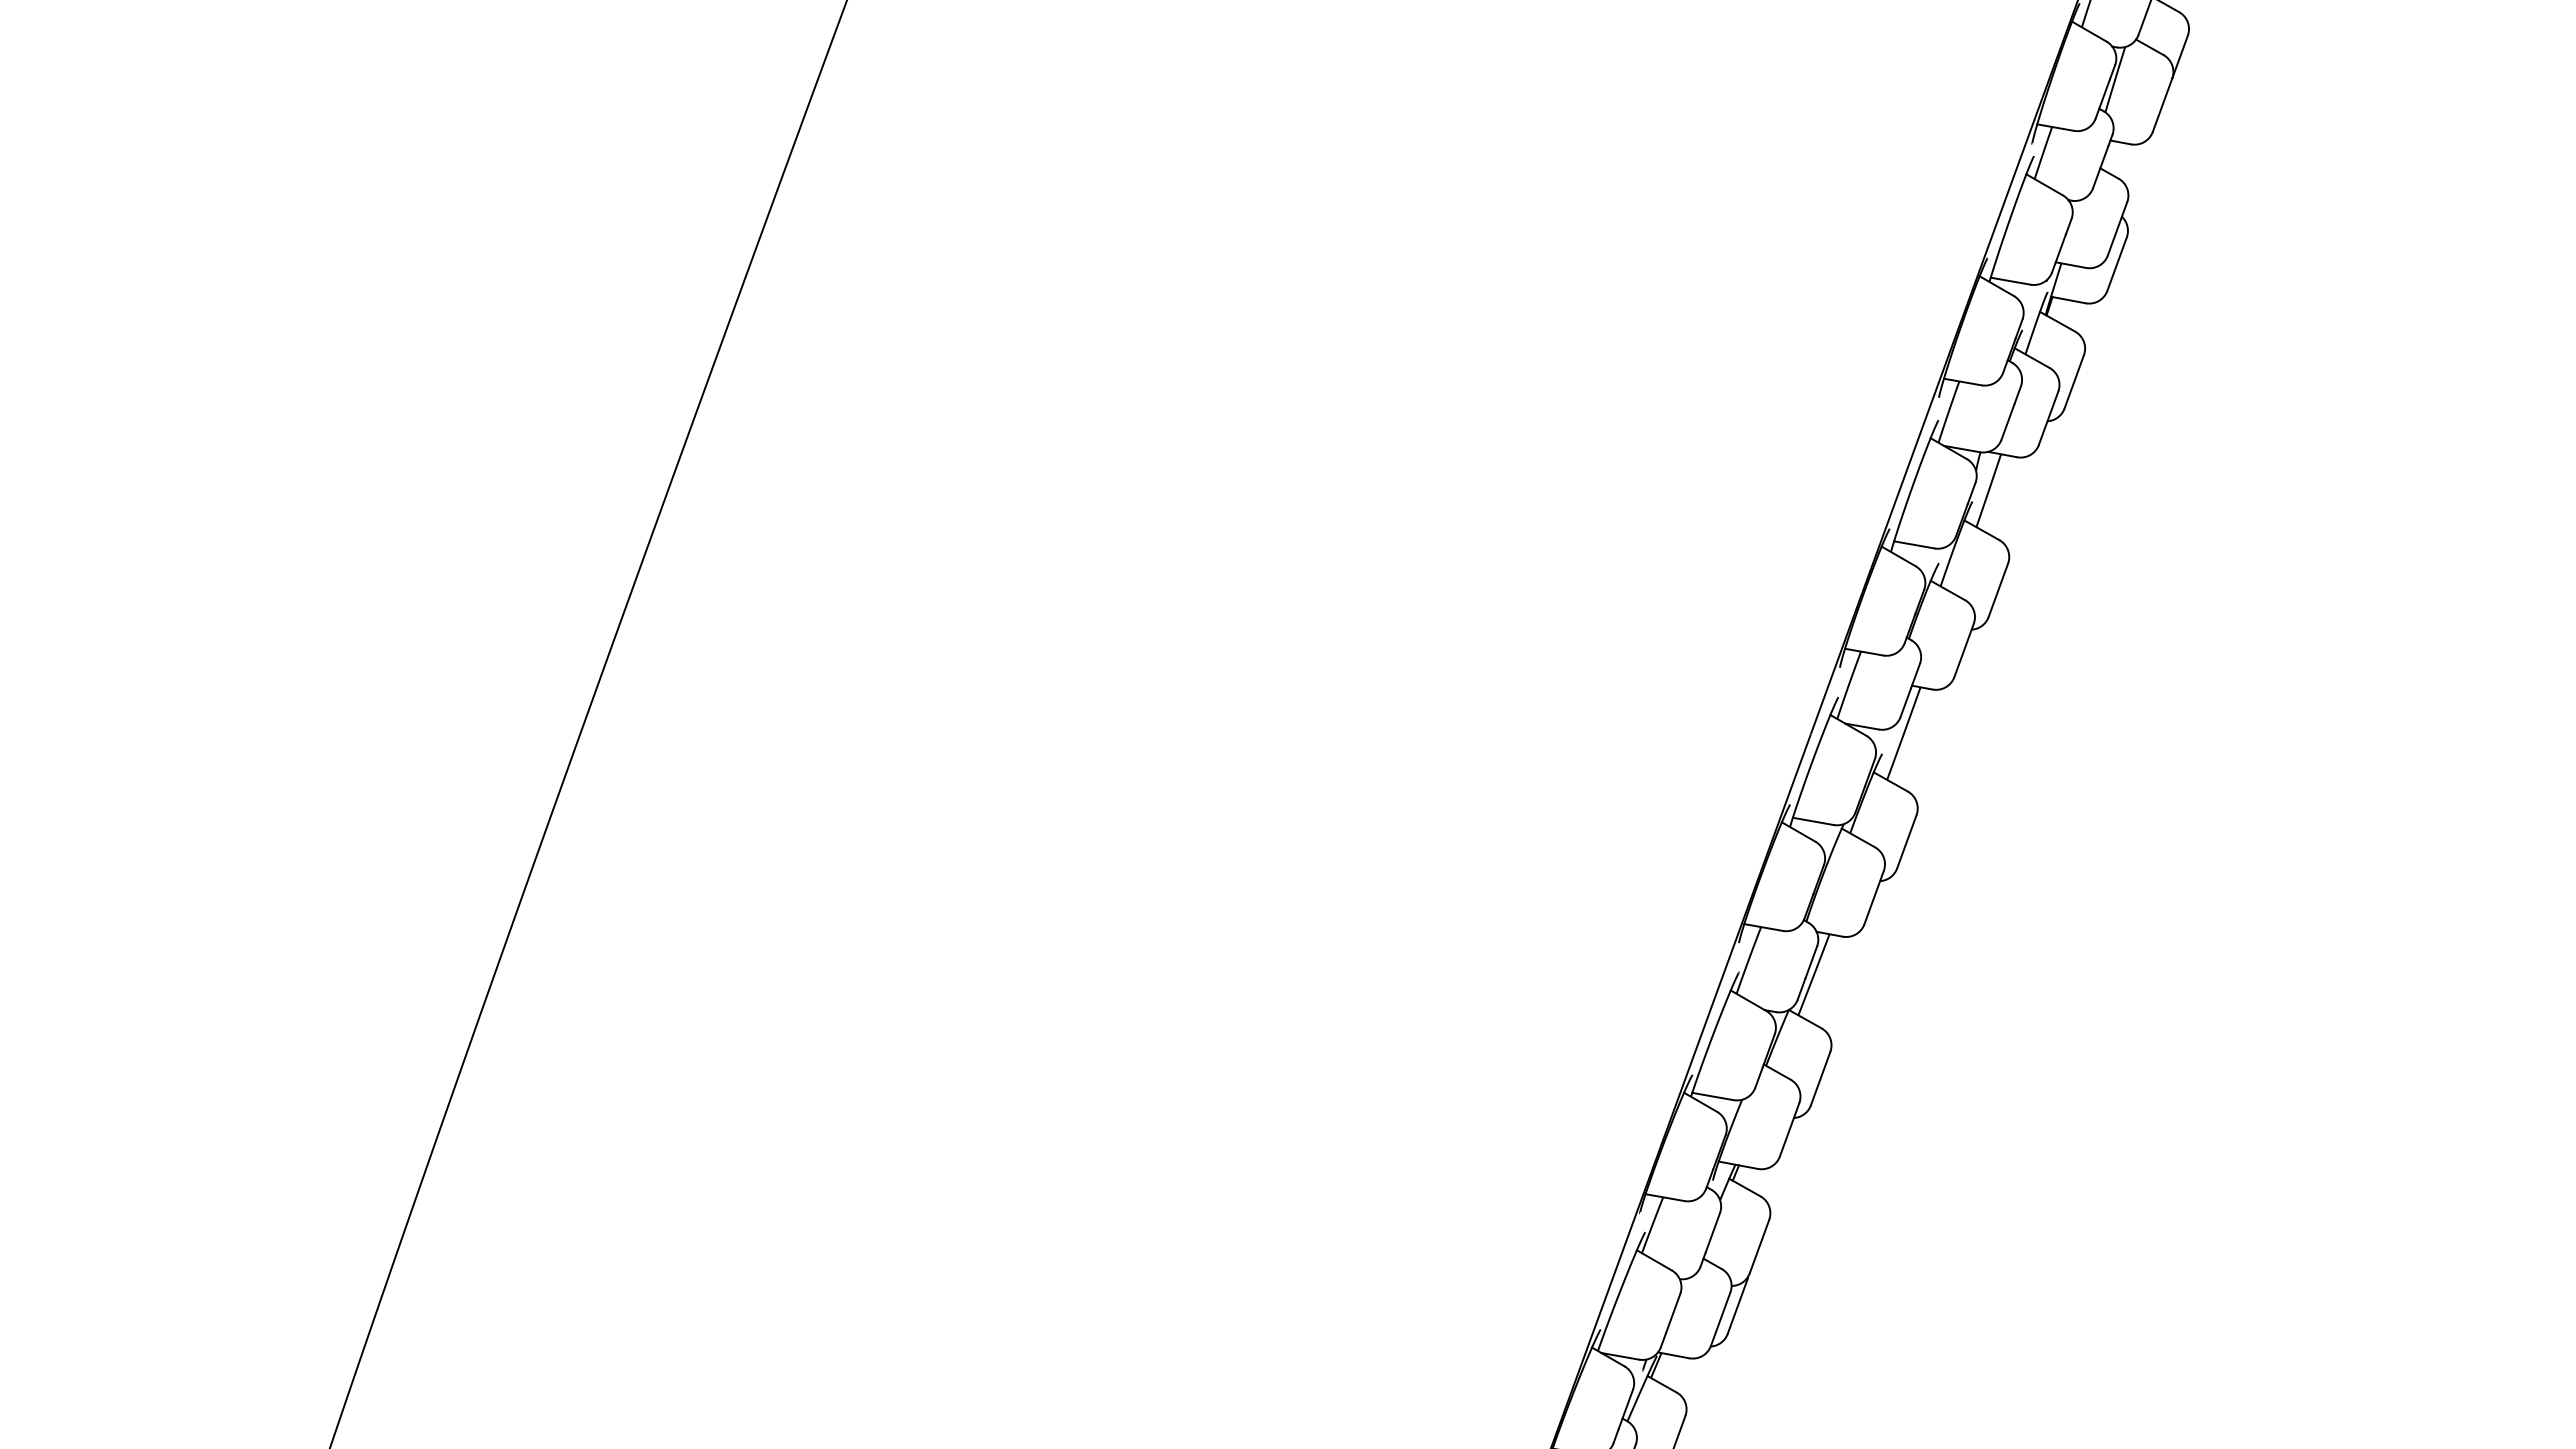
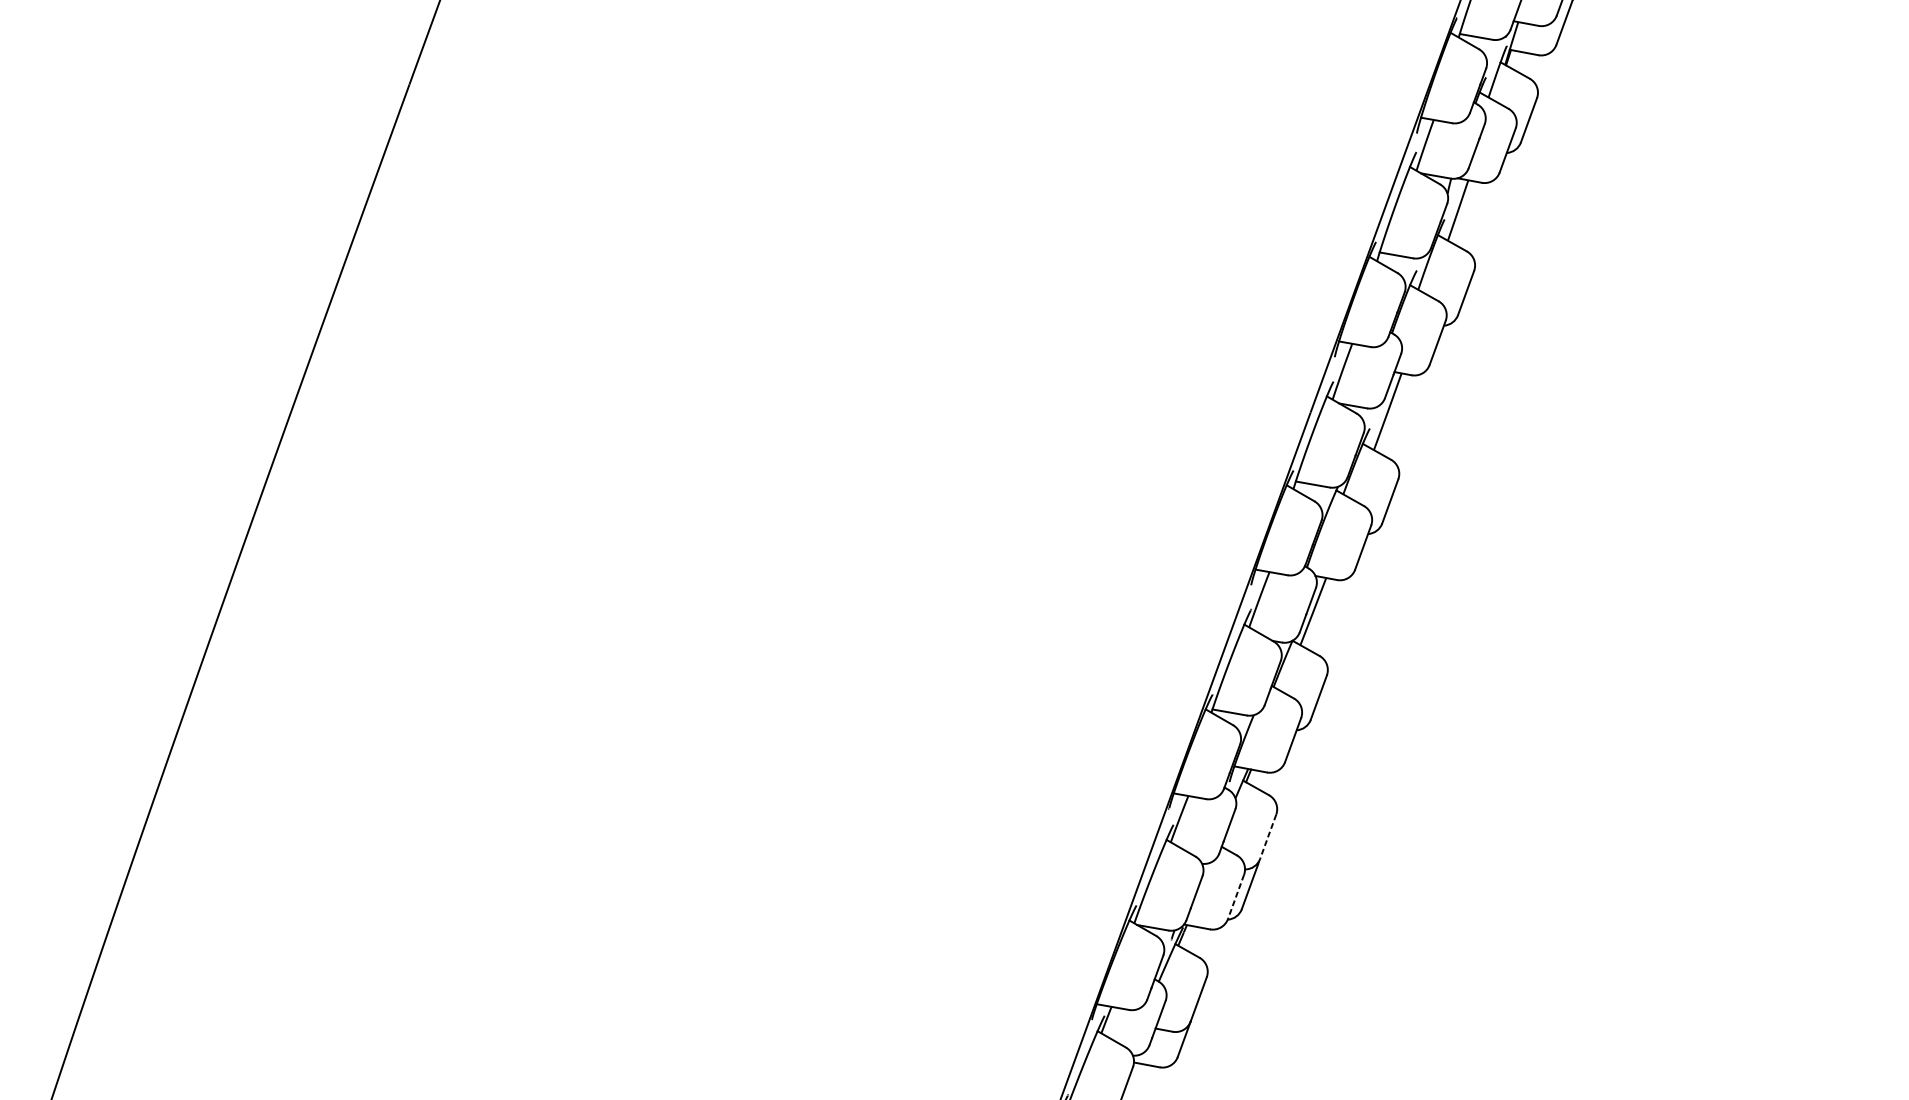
line: (1759, 1247) -> (1268, 837), solid -> dashed
line: (1720, 1319) -> (1235, 897), solid -> dashed

